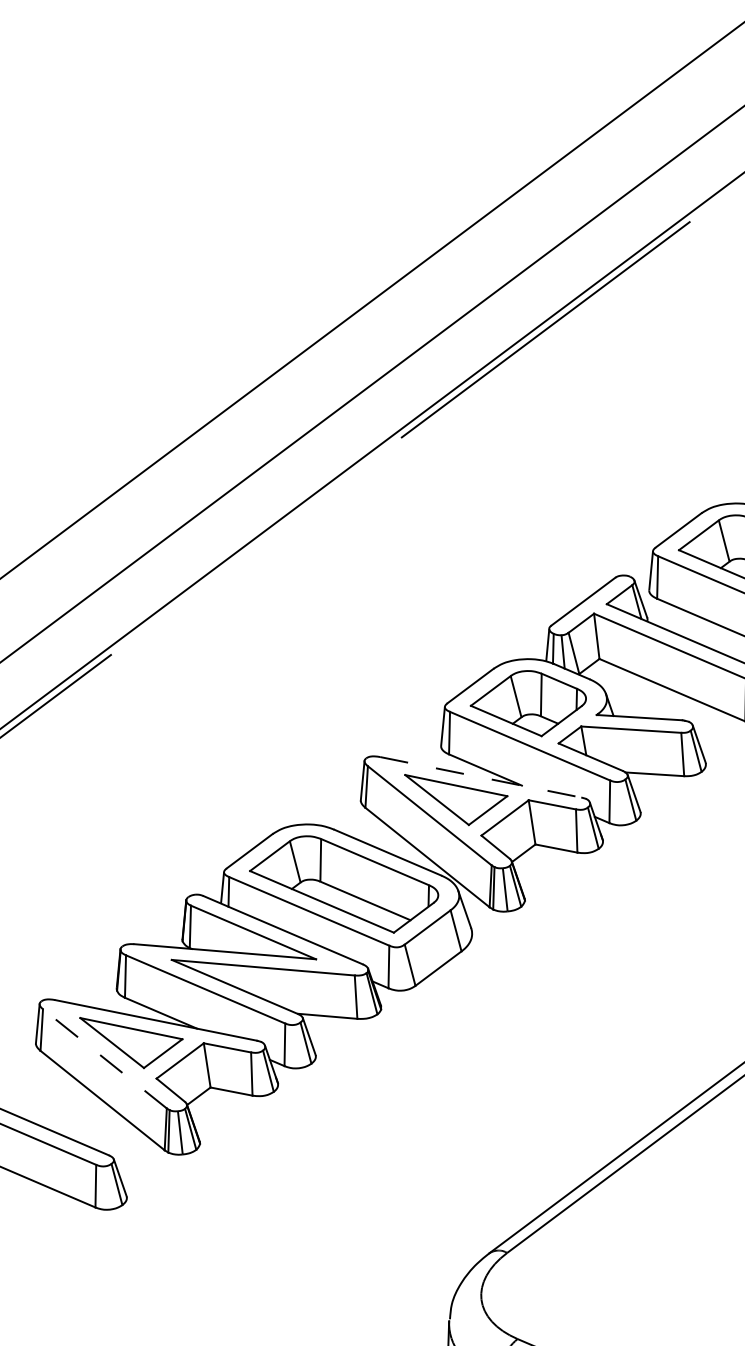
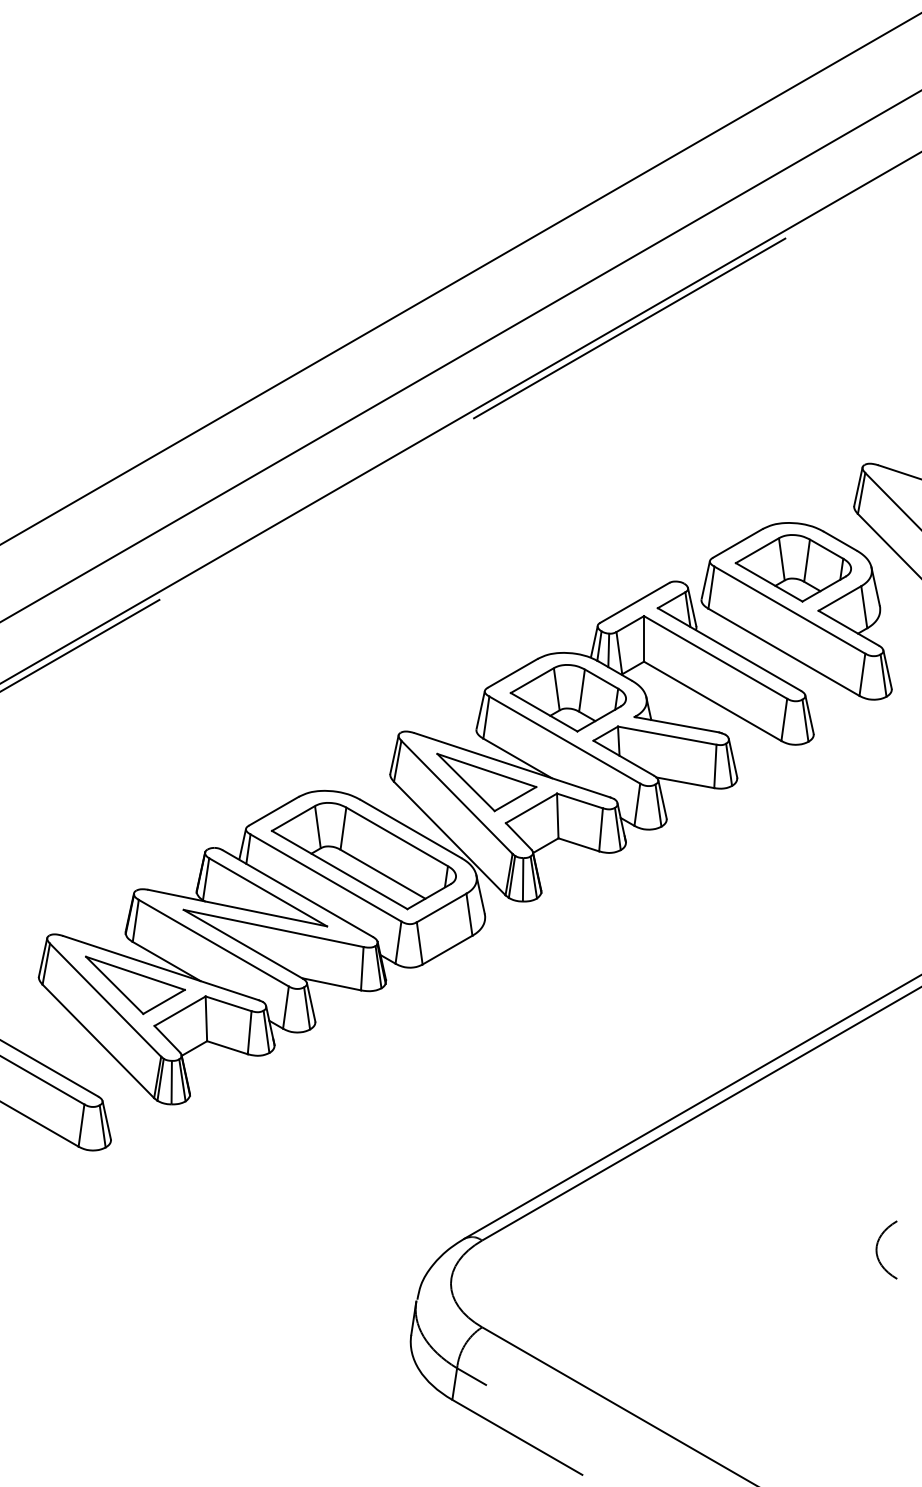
line: (482, 777) -> (513, 765), dashed -> solid
line: (104, 1058) -> (105, 999), dashed -> solid

